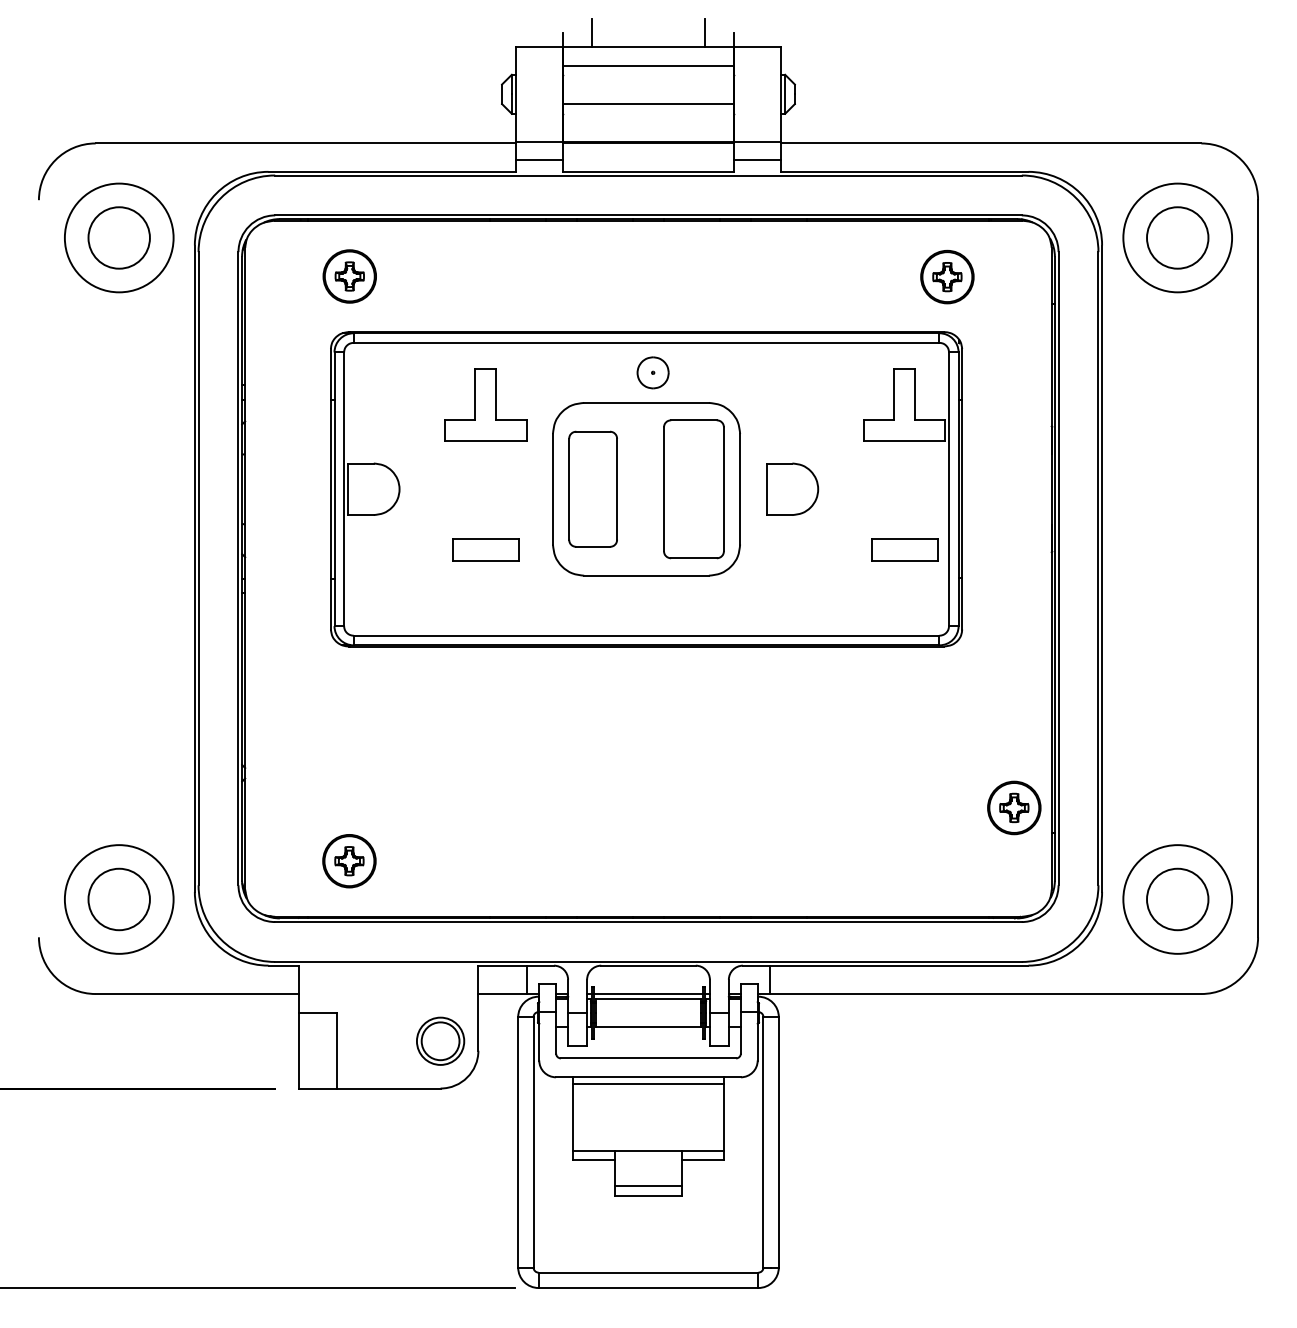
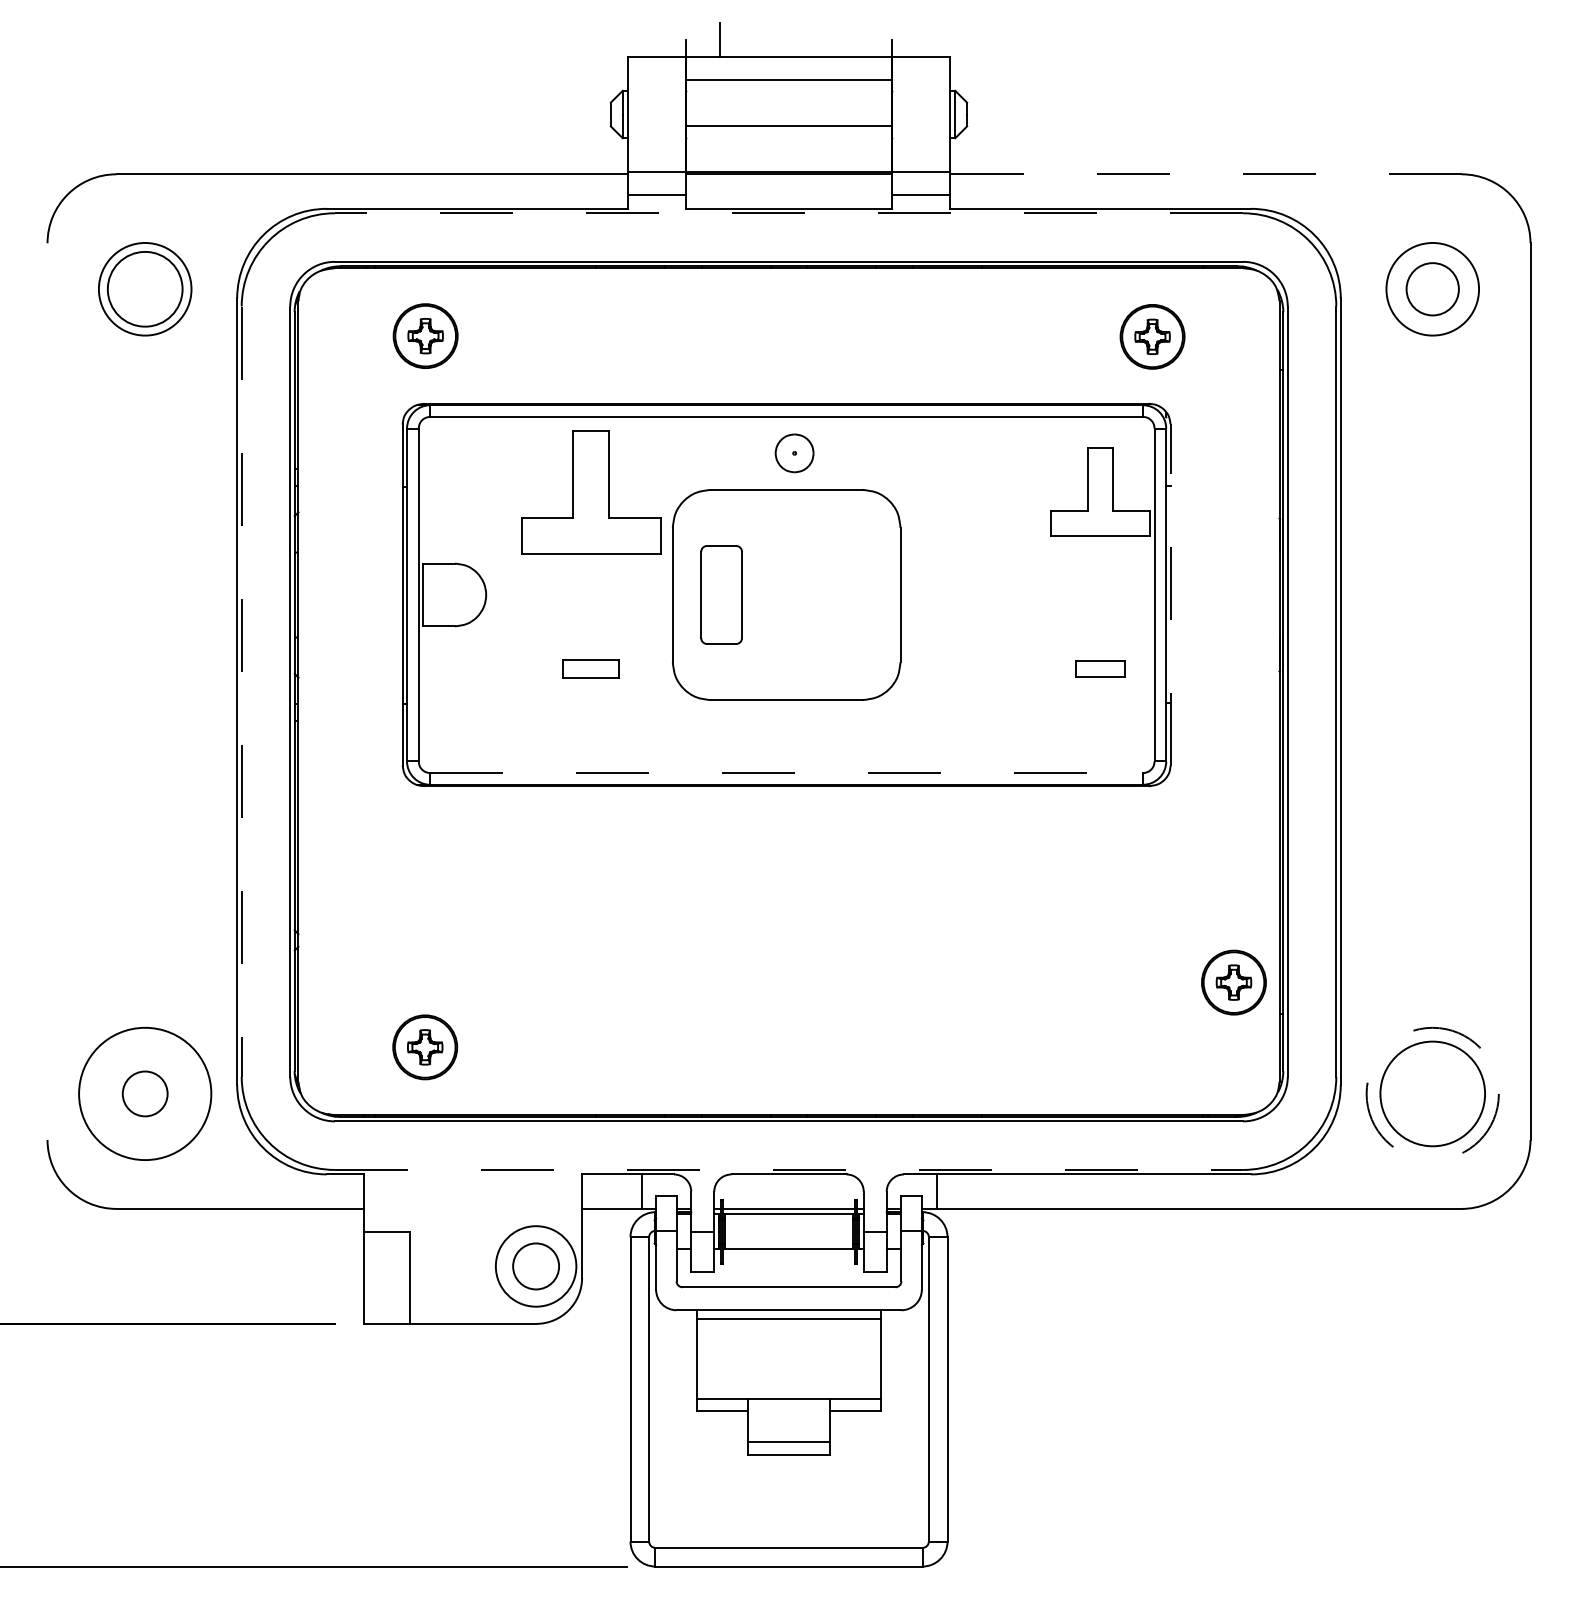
line: (704, 32) -> (857, 39), removed
line: (990, 143) -> (1205, 174), solid -> dashed
line: (648, 175) -> (788, 213), solid -> dashed
circle: (1177, 237) -> (1432, 288), size x0.7
circle: (119, 238) -> (145, 289), size x0.7
circle: (1177, 238) -> (1432, 289), size x0.7
part: (486, 404) -> (591, 491), size x1.4
part: (593, 488) -> (721, 594), size x0.7
part: (694, 488) -> (844, 594), removed
part: (792, 488) -> (964, 594), removed
line: (962, 489) -> (1170, 595), solid -> dashed
part: (485, 549) -> (590, 668), size x0.7
part: (904, 549) -> (1100, 668), size x0.6
line: (198, 569) -> (241, 692), solid -> dashed
line: (647, 636) -> (787, 773), solid -> dashed
circle: (118, 899) -> (144, 1093), size x0.6
circle: (1177, 899) -> (1432, 1093), size x1.4
circle: (1177, 899) -> (1432, 1093), solid -> dashed
line: (648, 961) -> (789, 1169), solid -> dashed
circle: (440, 1041) -> (535, 1266), size x1.4

